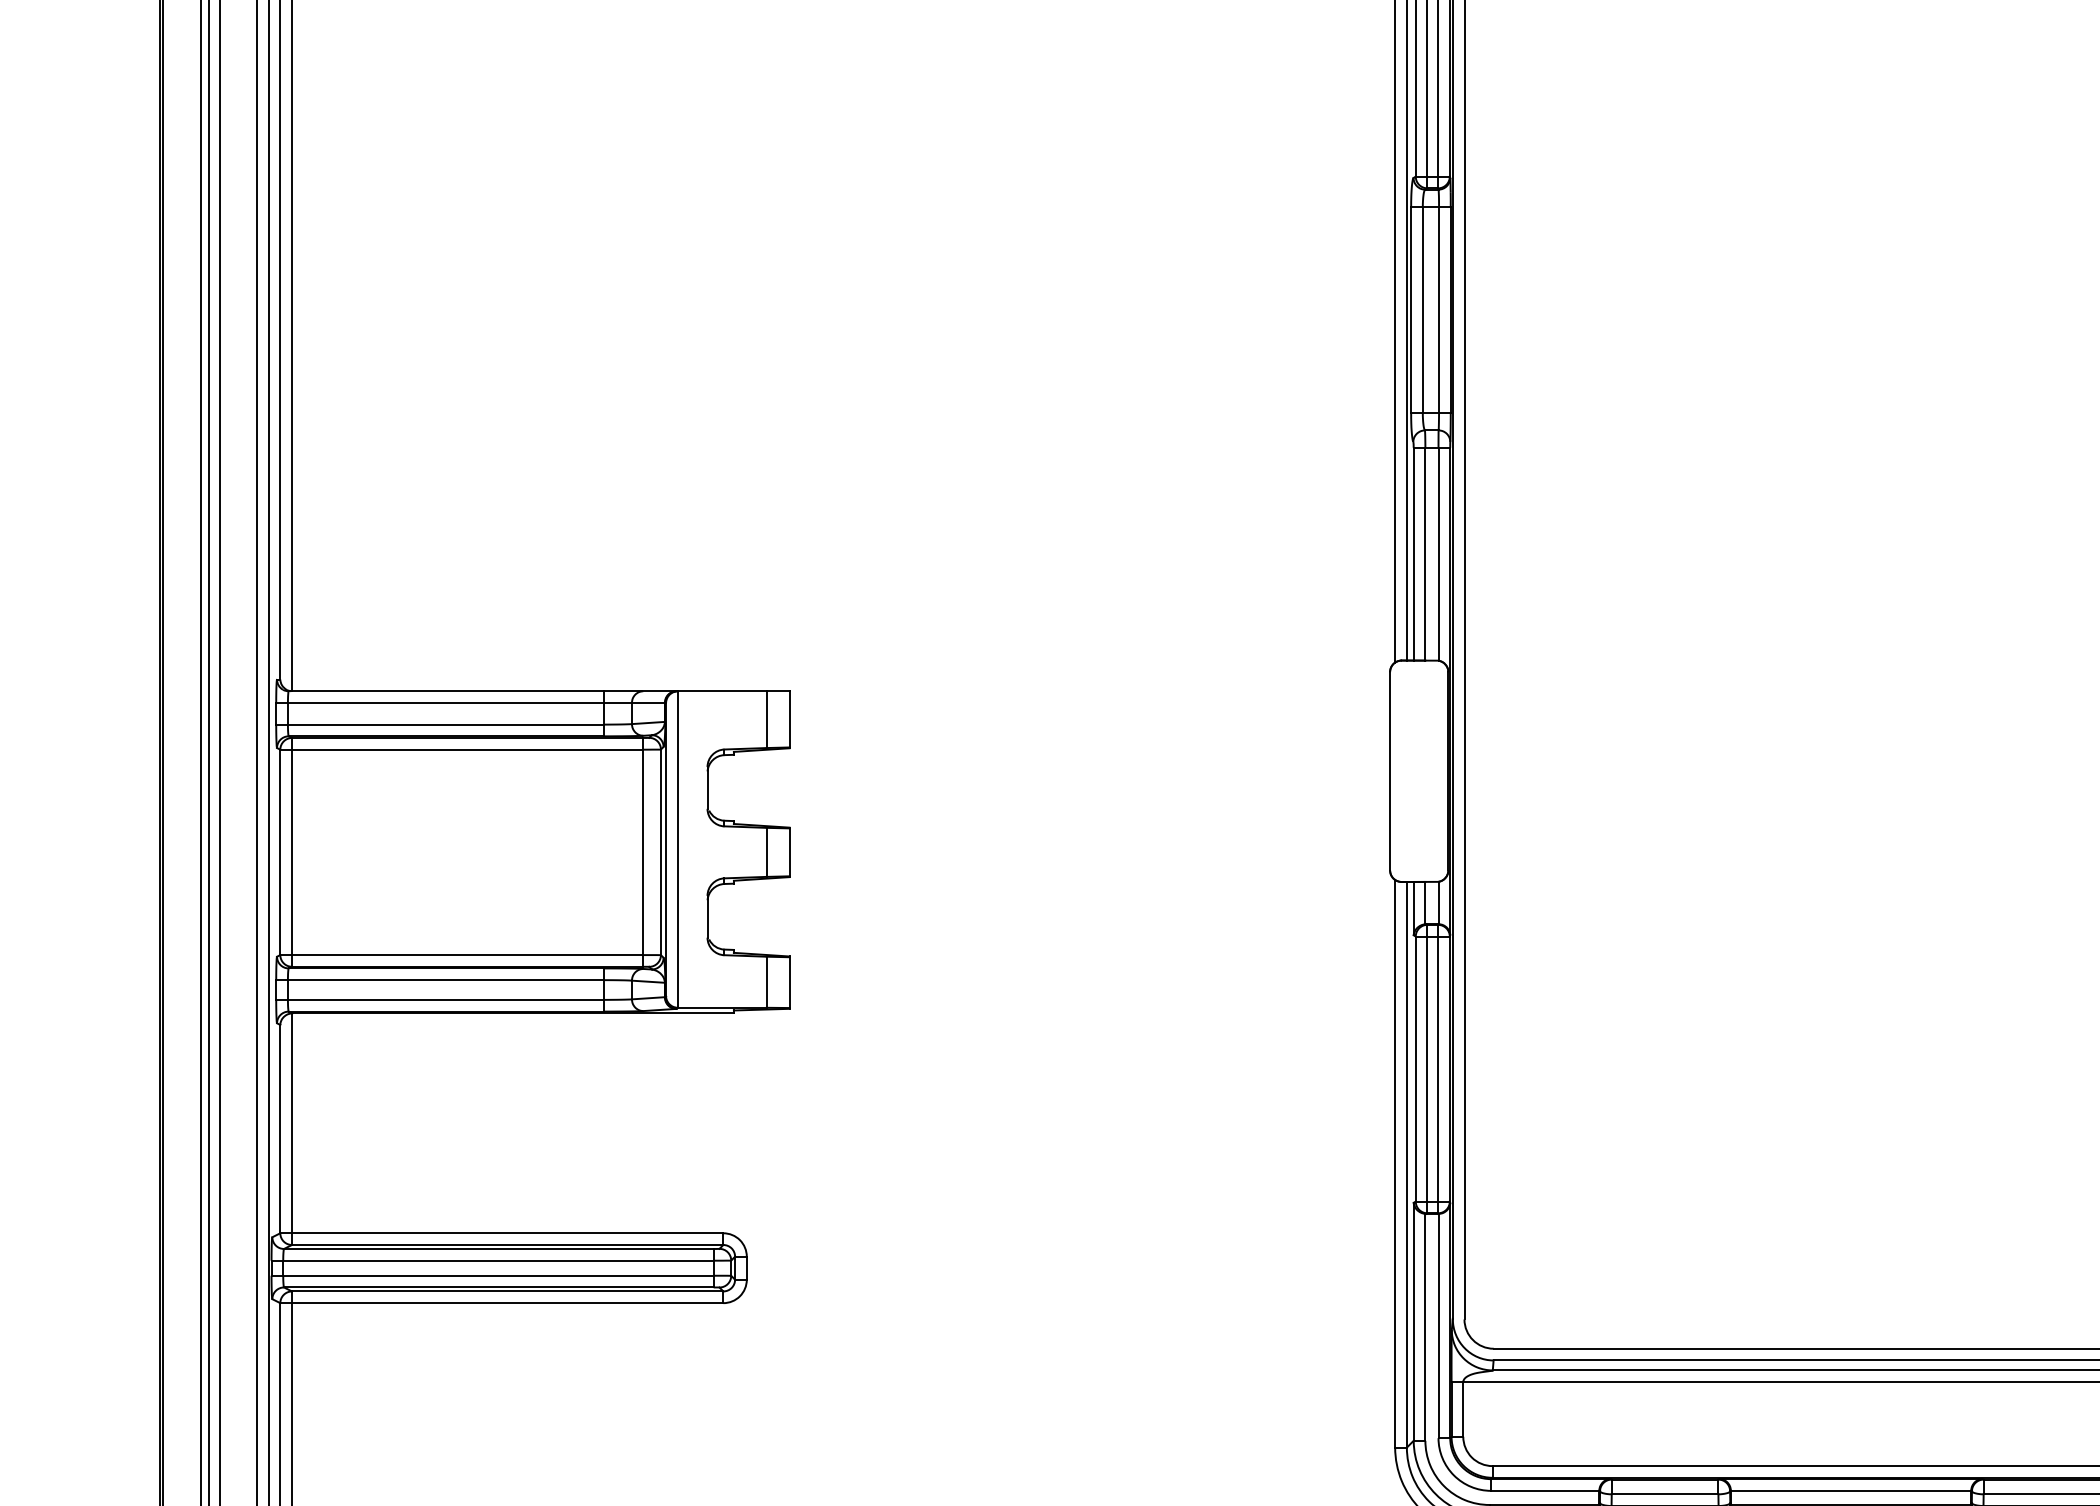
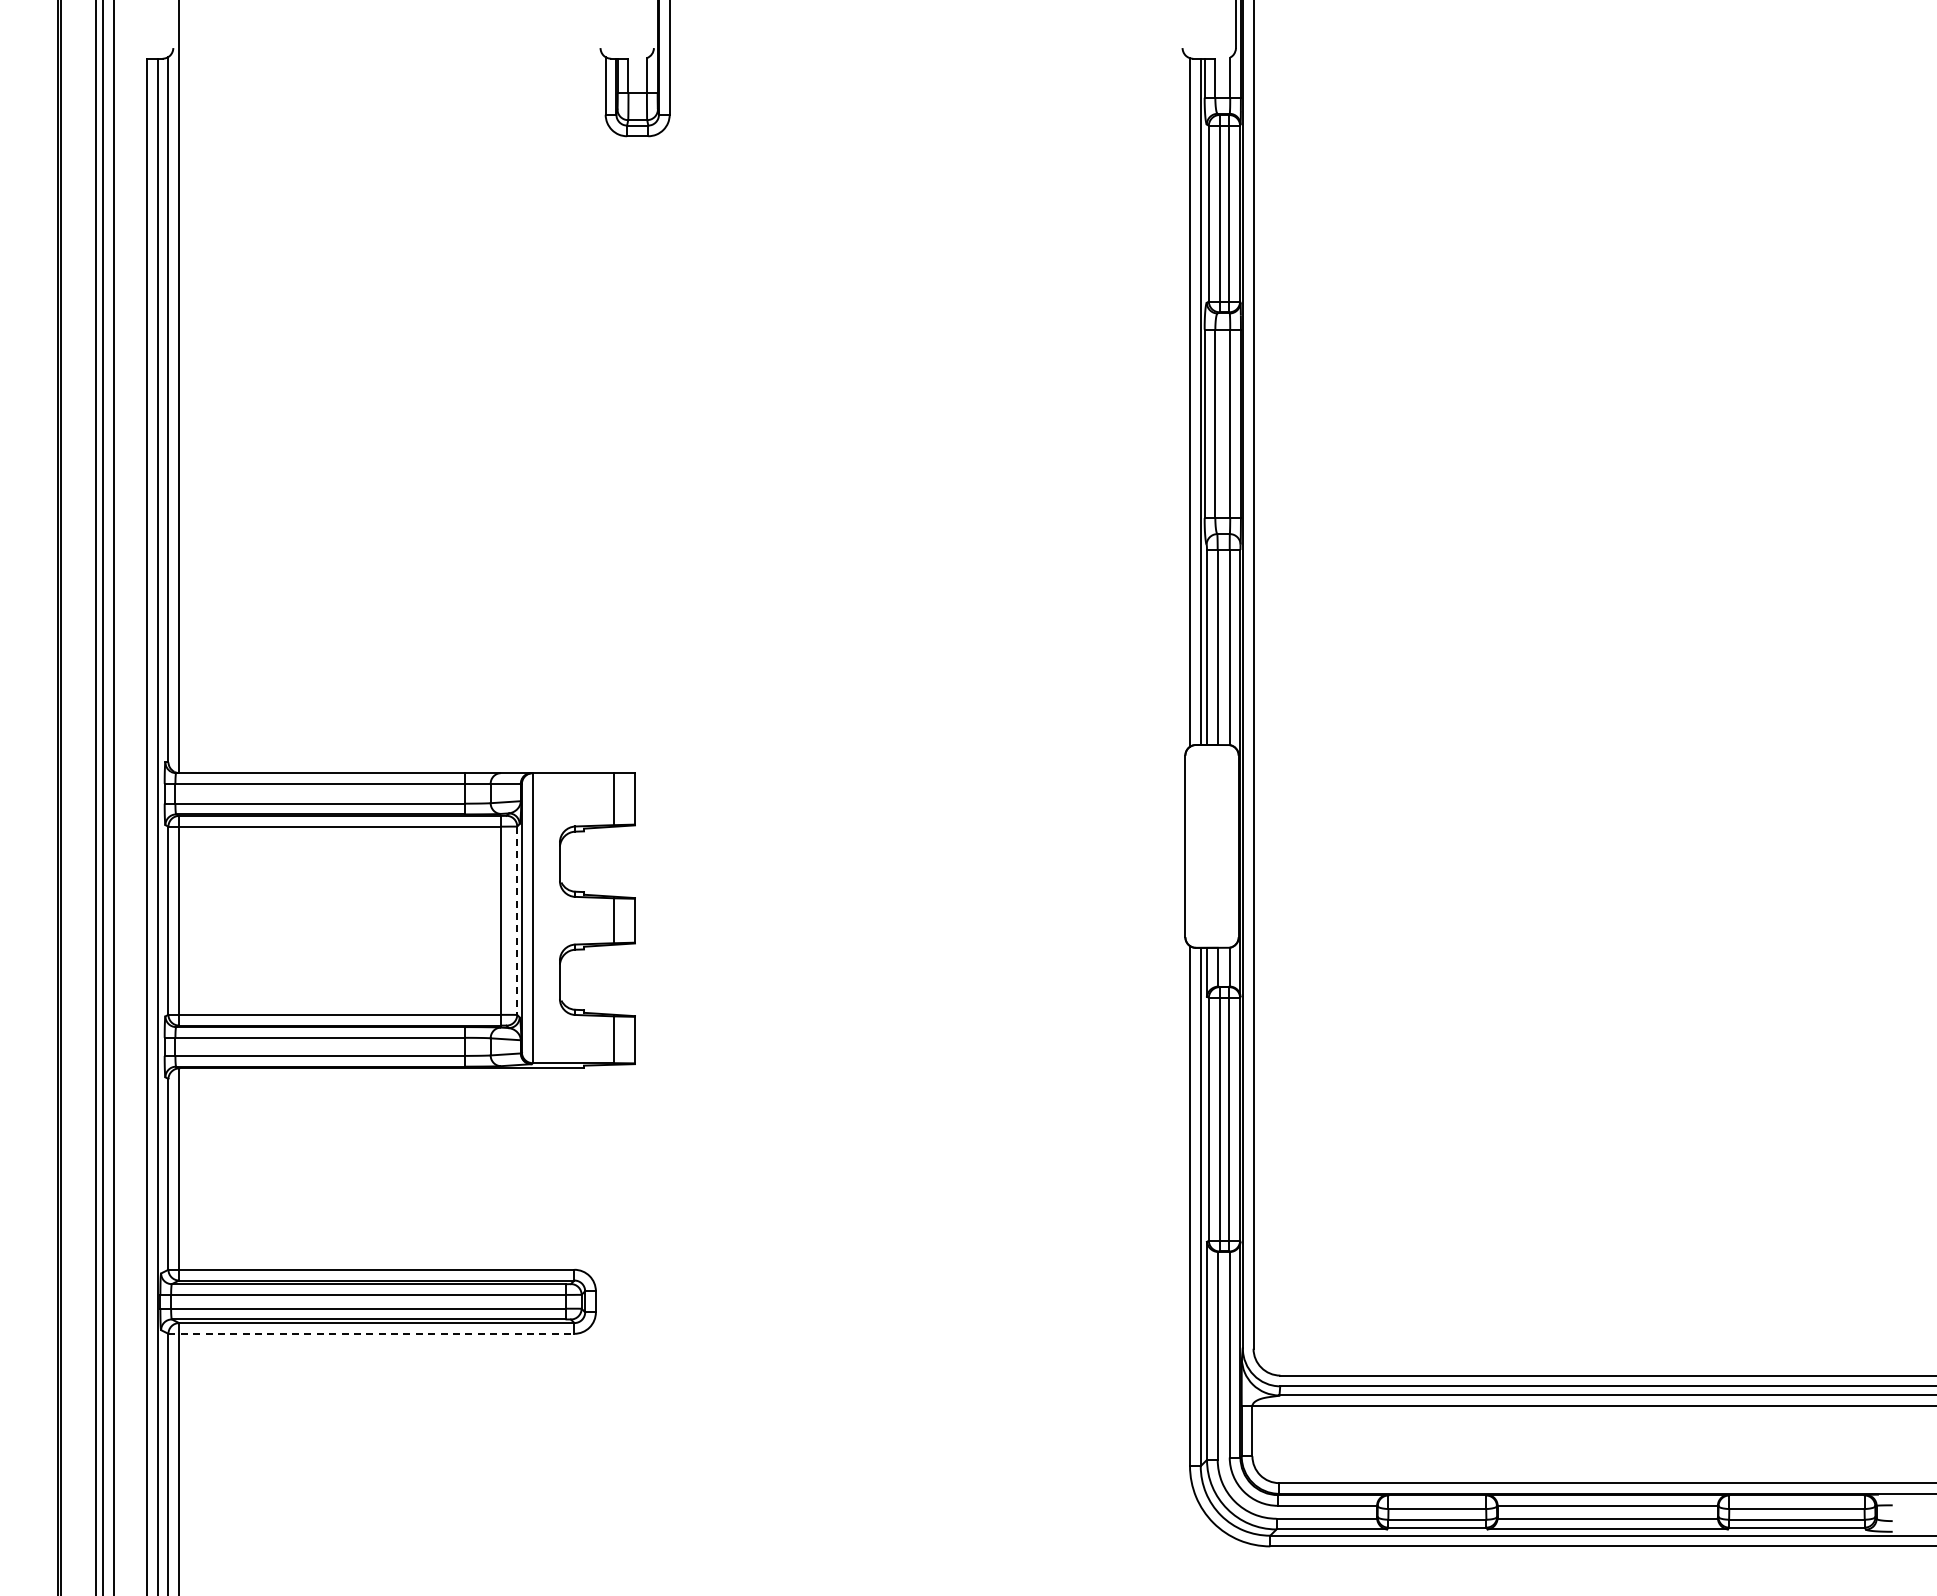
line: (661, 853) -> (517, 921), solid -> dashed
line: (501, 1302) -> (371, 1333), solid -> dashed

